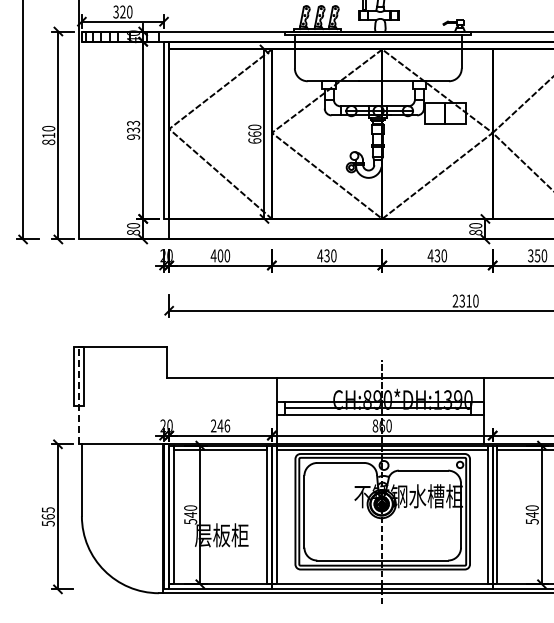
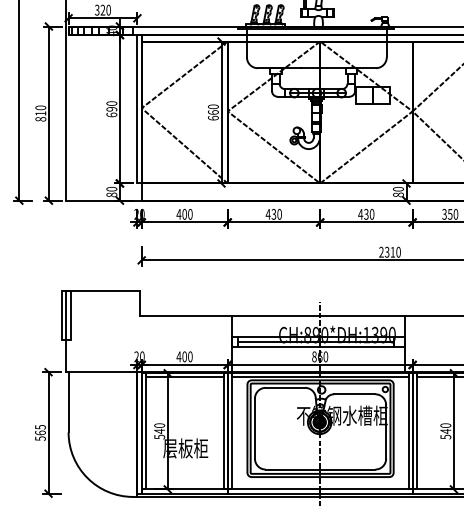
text: (133, 129) -> (111, 108), 933 -> 690
line: (79, 395) -> (66, 331), dashed -> solid
text: (220, 425) -> (184, 356), 246 -> 400

